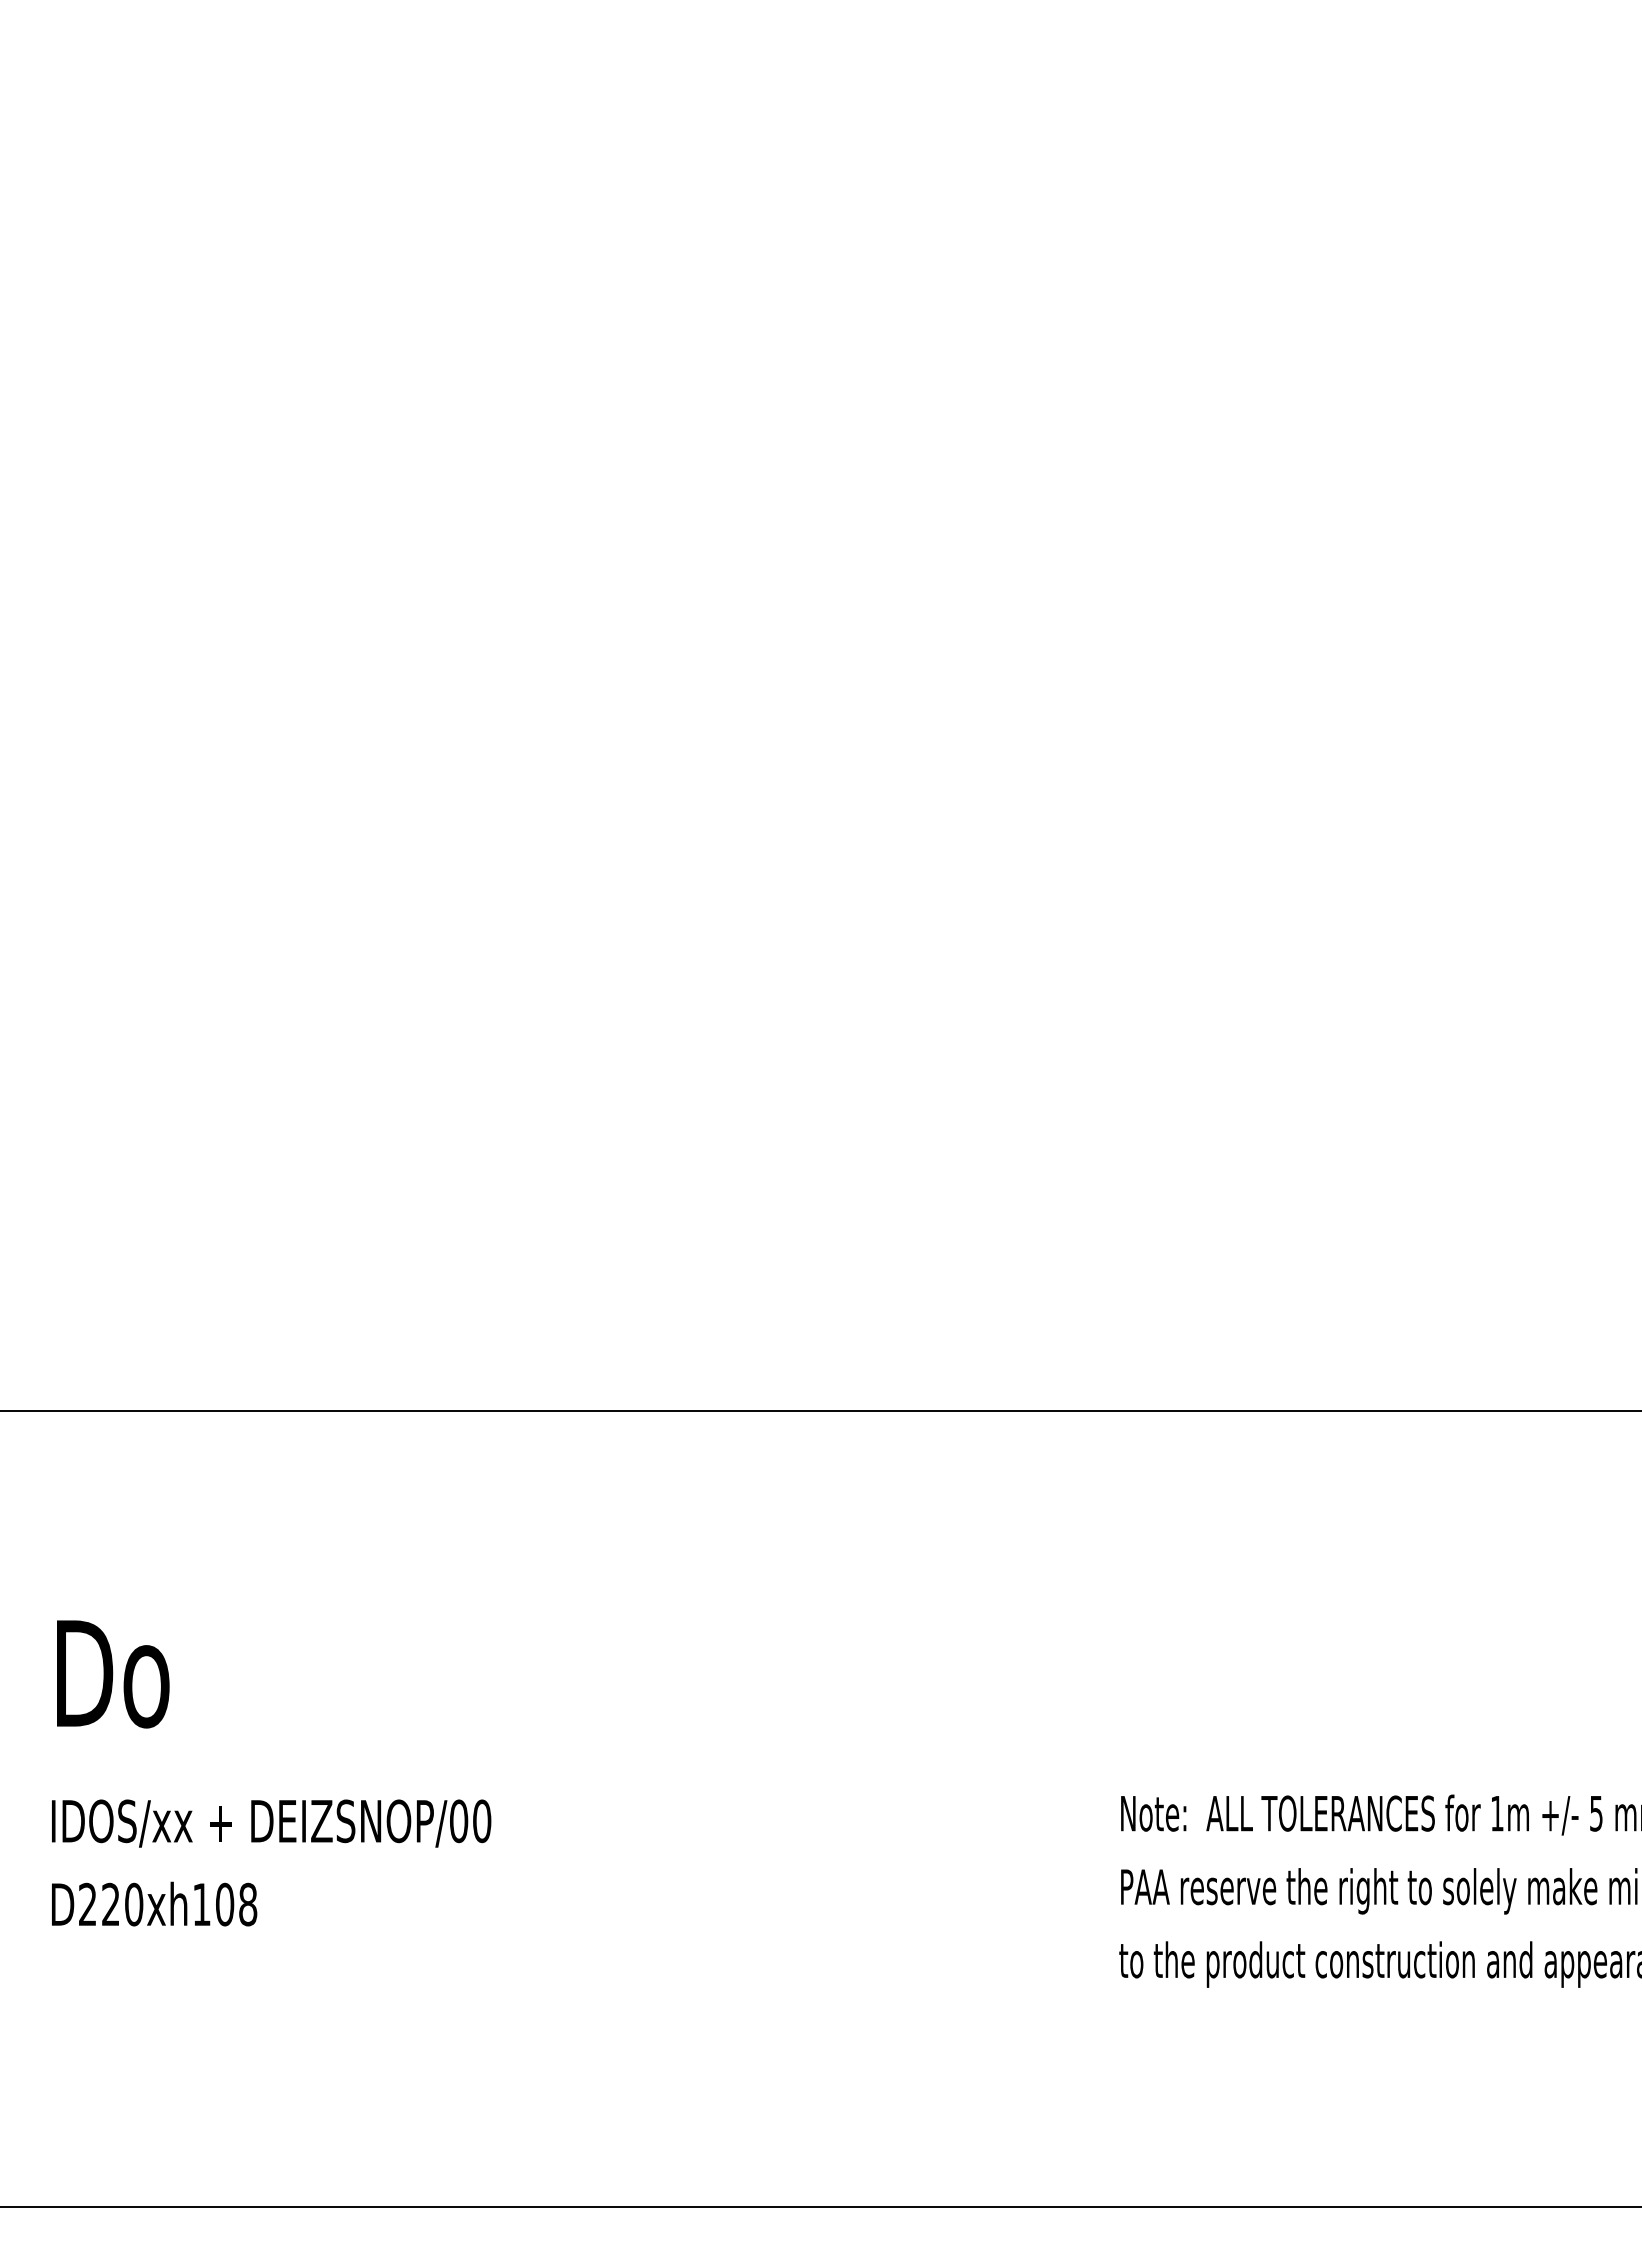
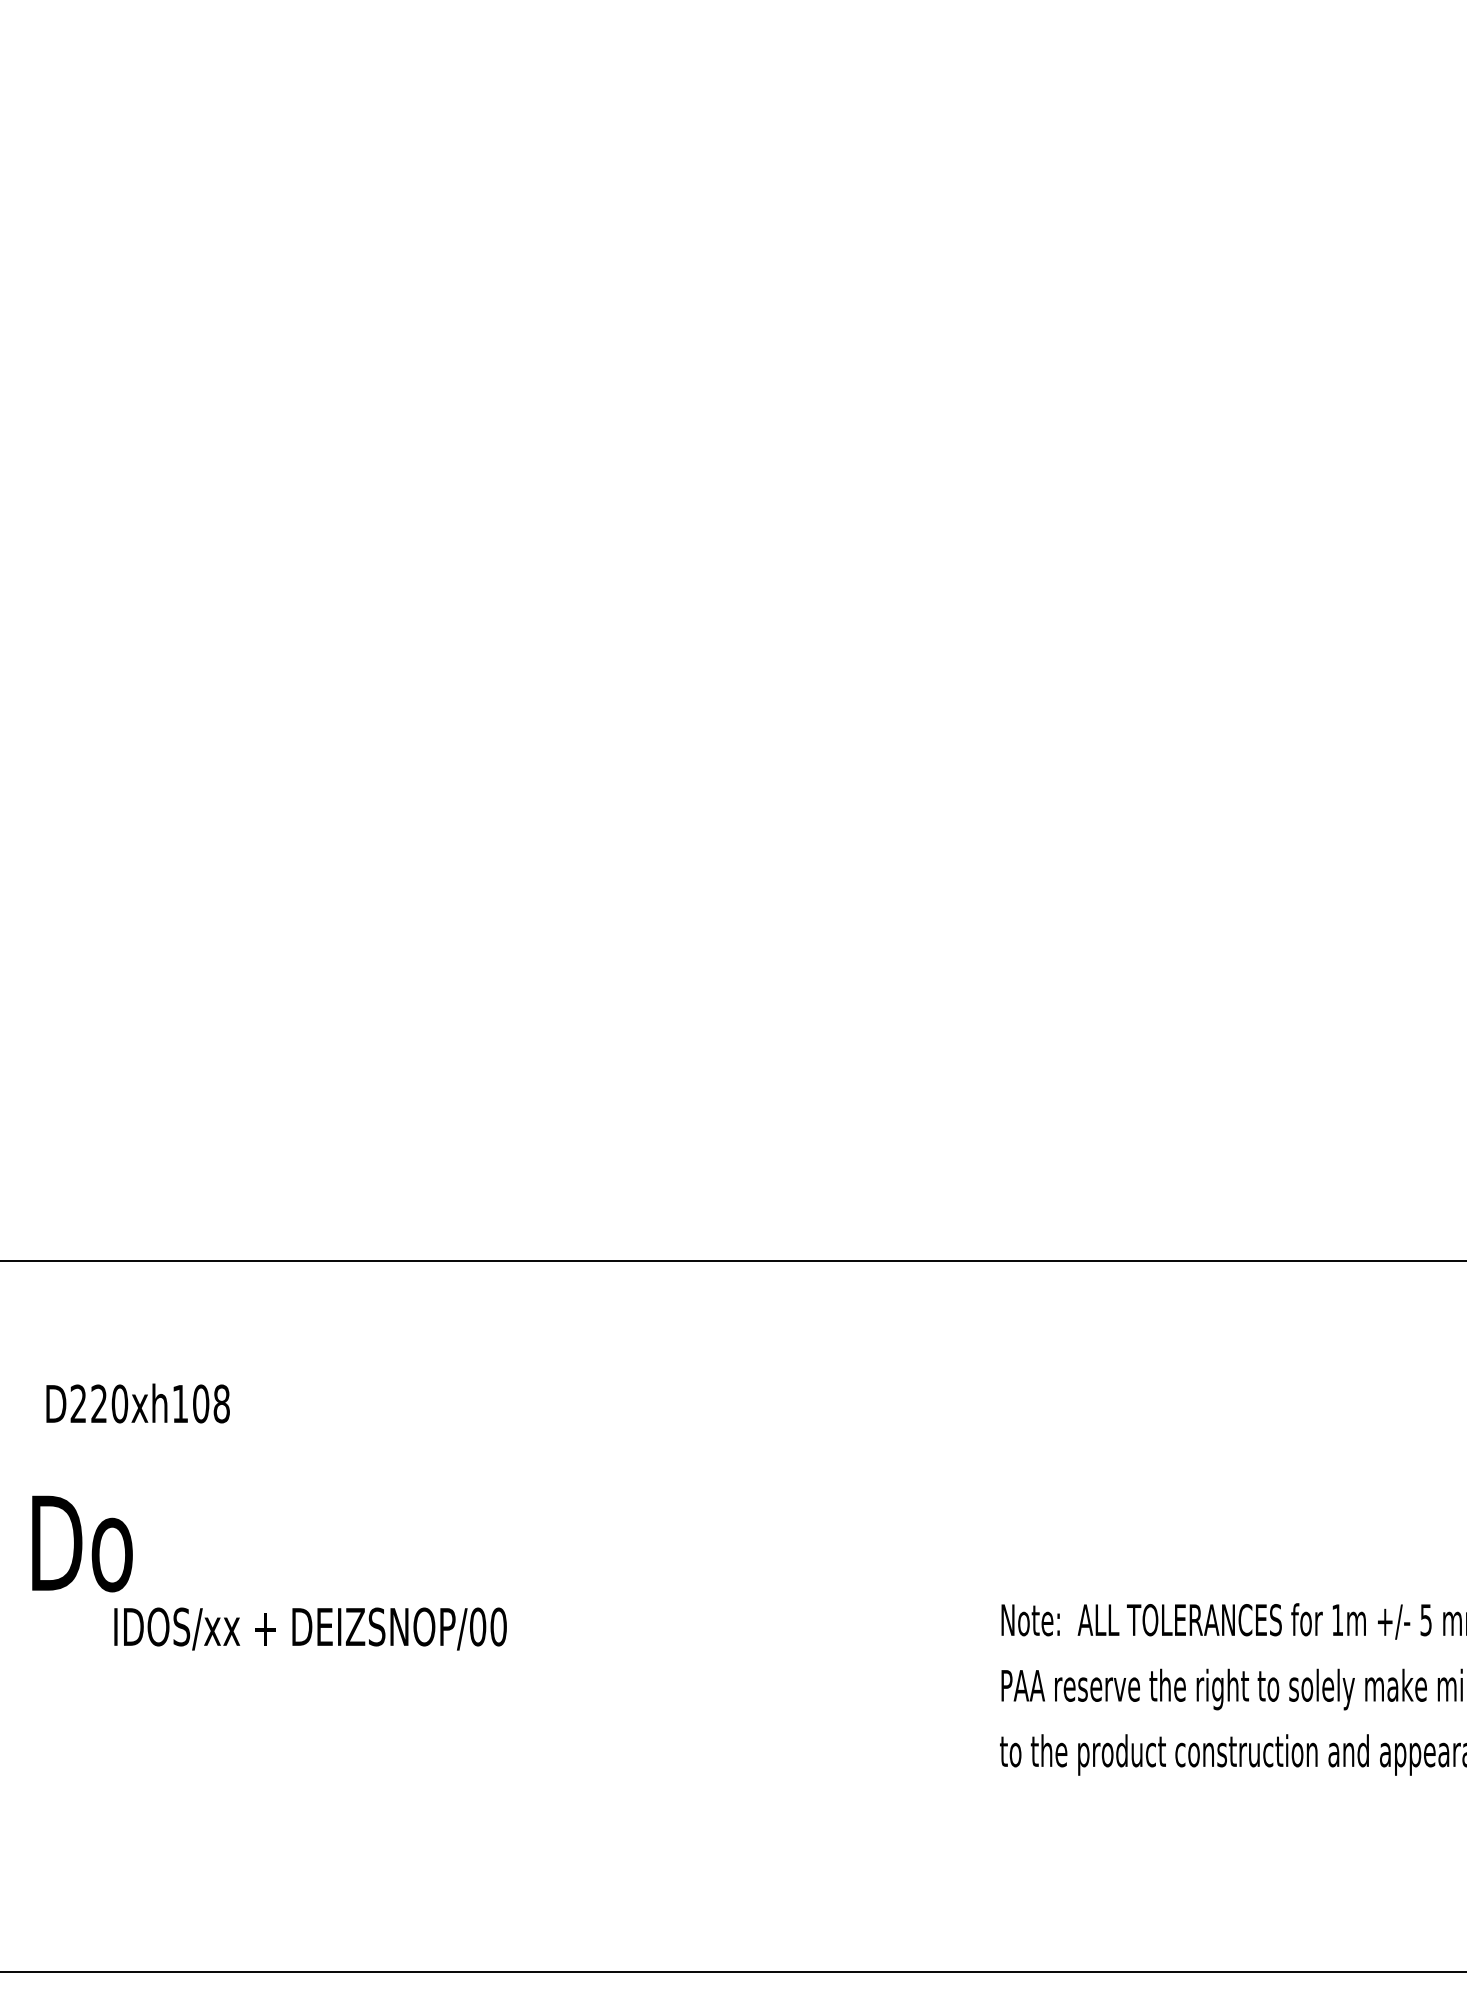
text: (113, 1674) -> (82, 1544), moved
text: (271, 1823) -> (310, 1628), moved
text: (154, 1903) -> (138, 1402), moved

